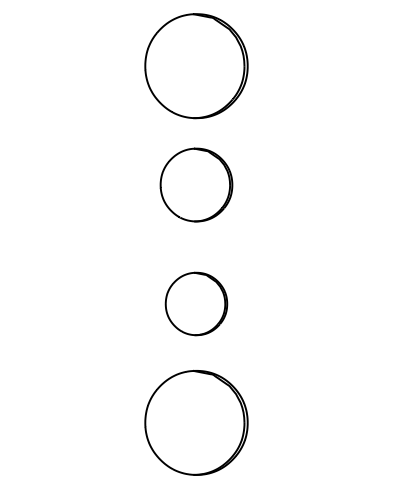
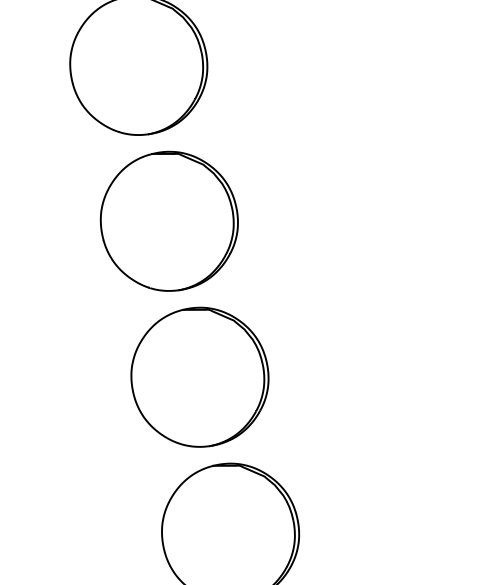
part: (196, 184) -> (169, 220), size x1.43
part: (196, 303) -> (199, 376), size x1.67

